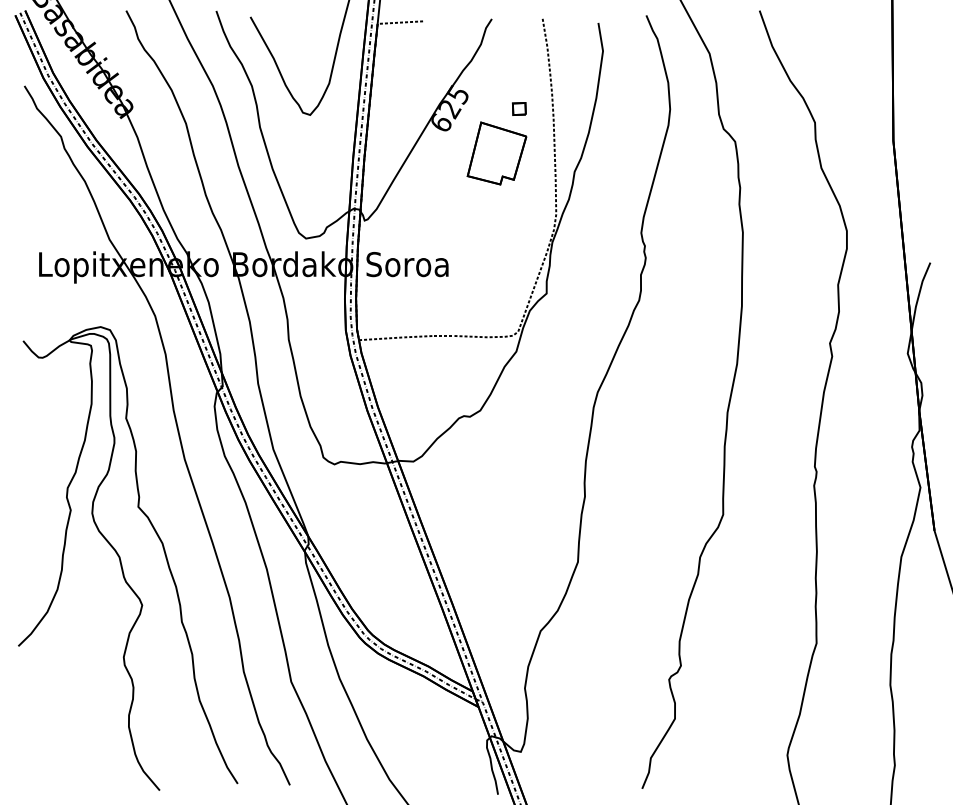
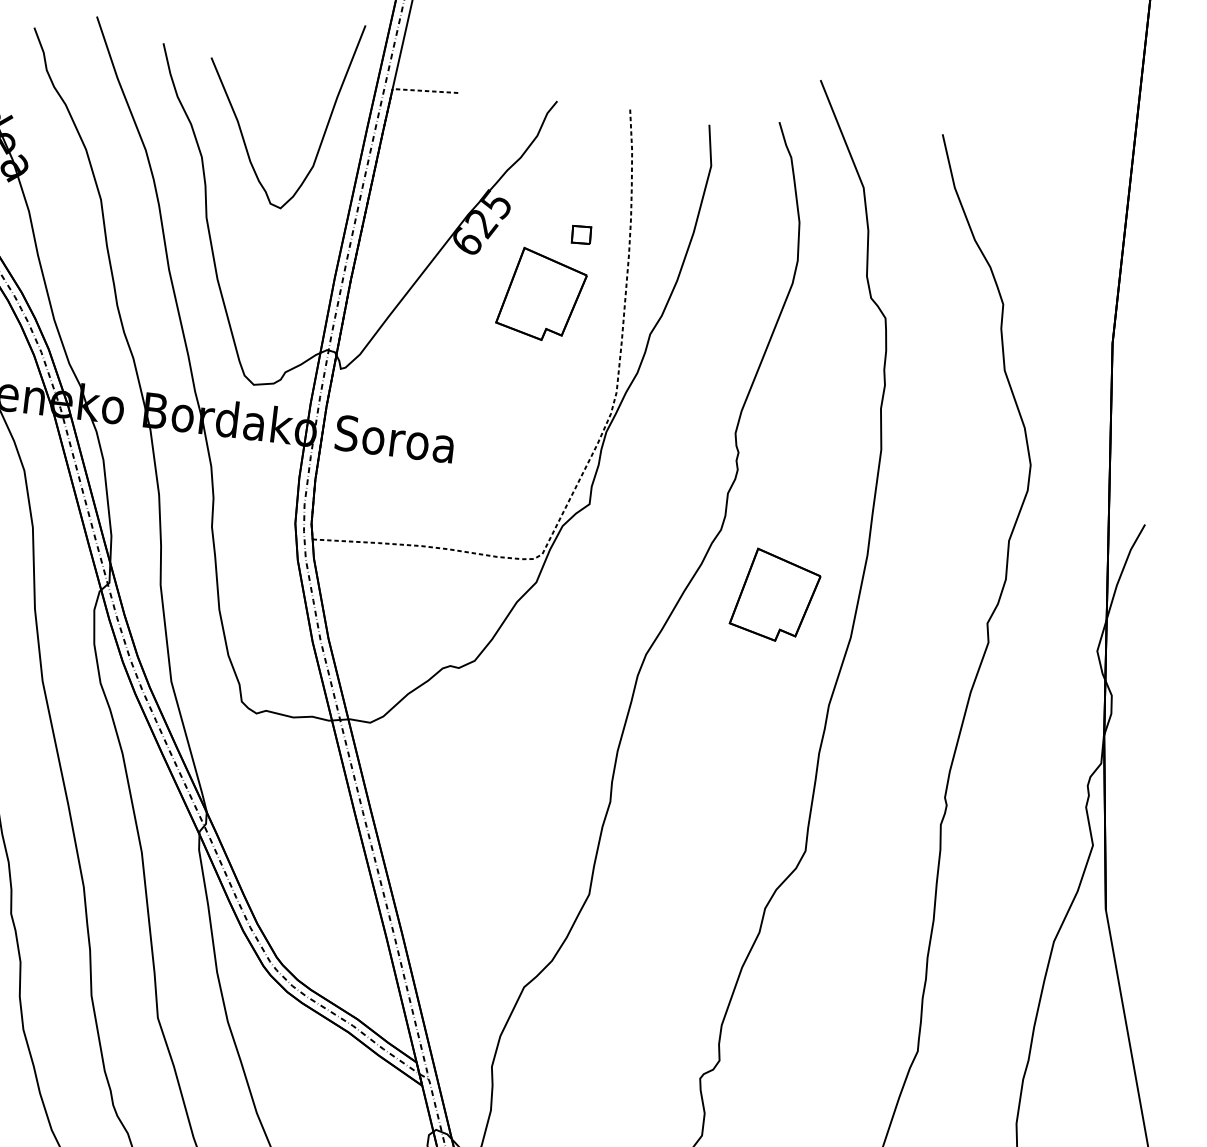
part: (681, 341) -> (774, 595), added

